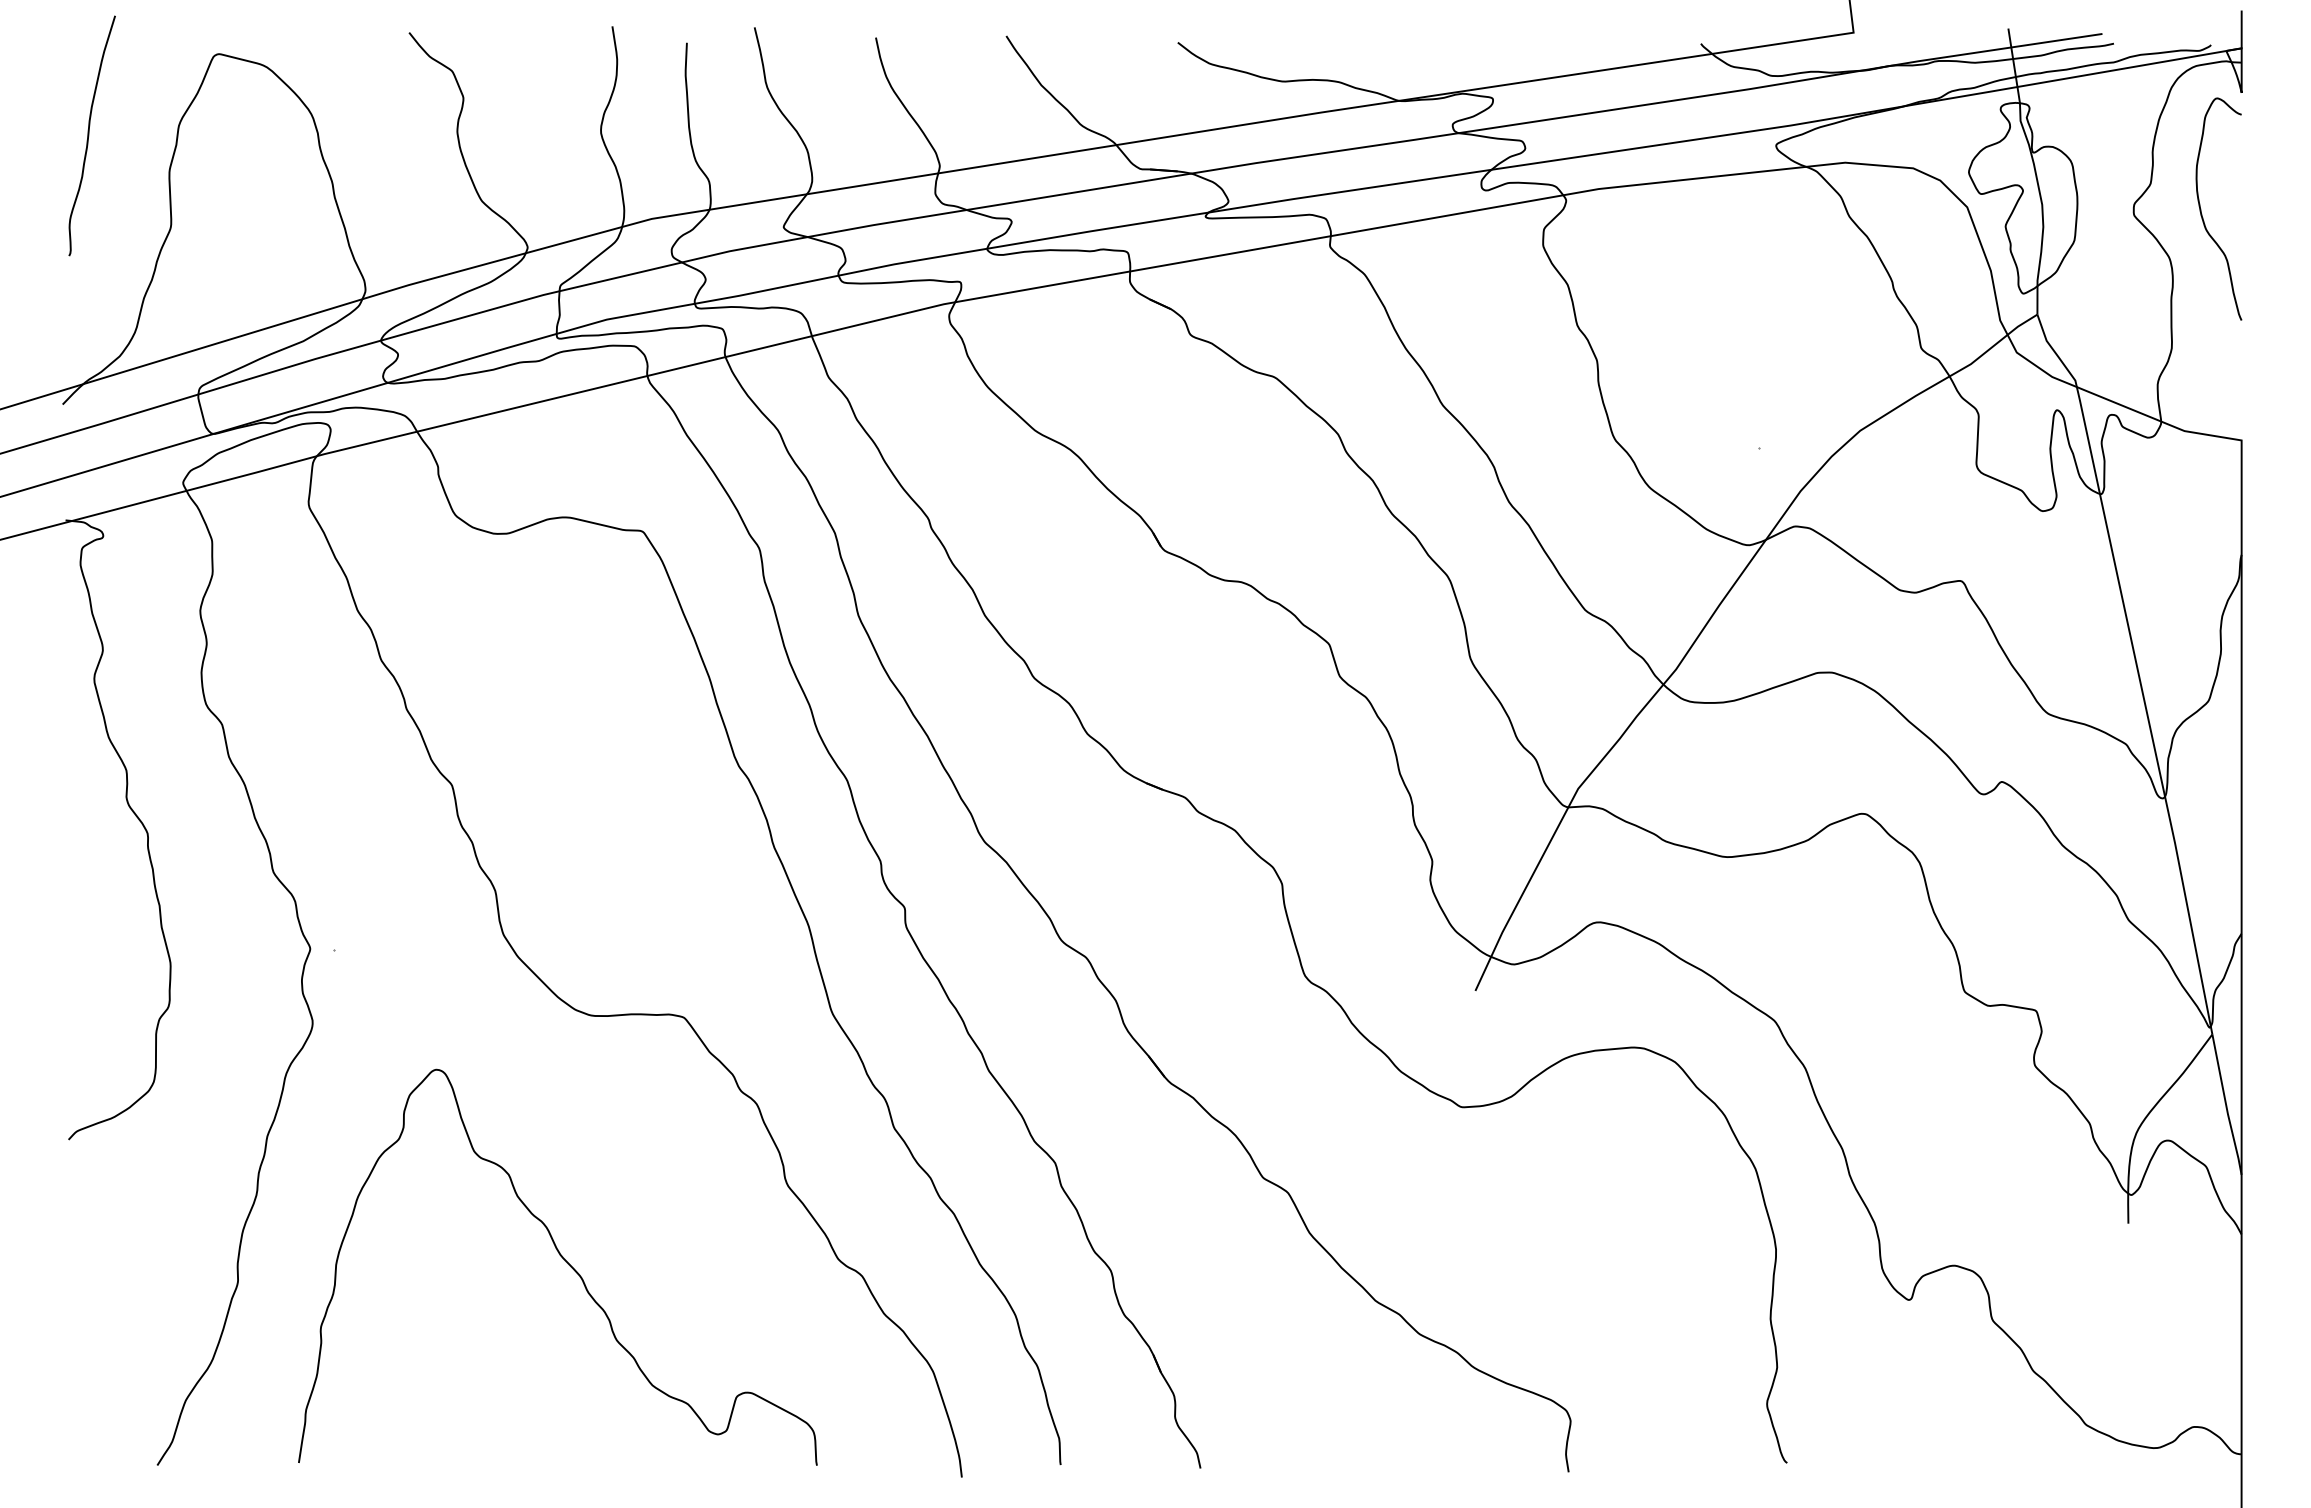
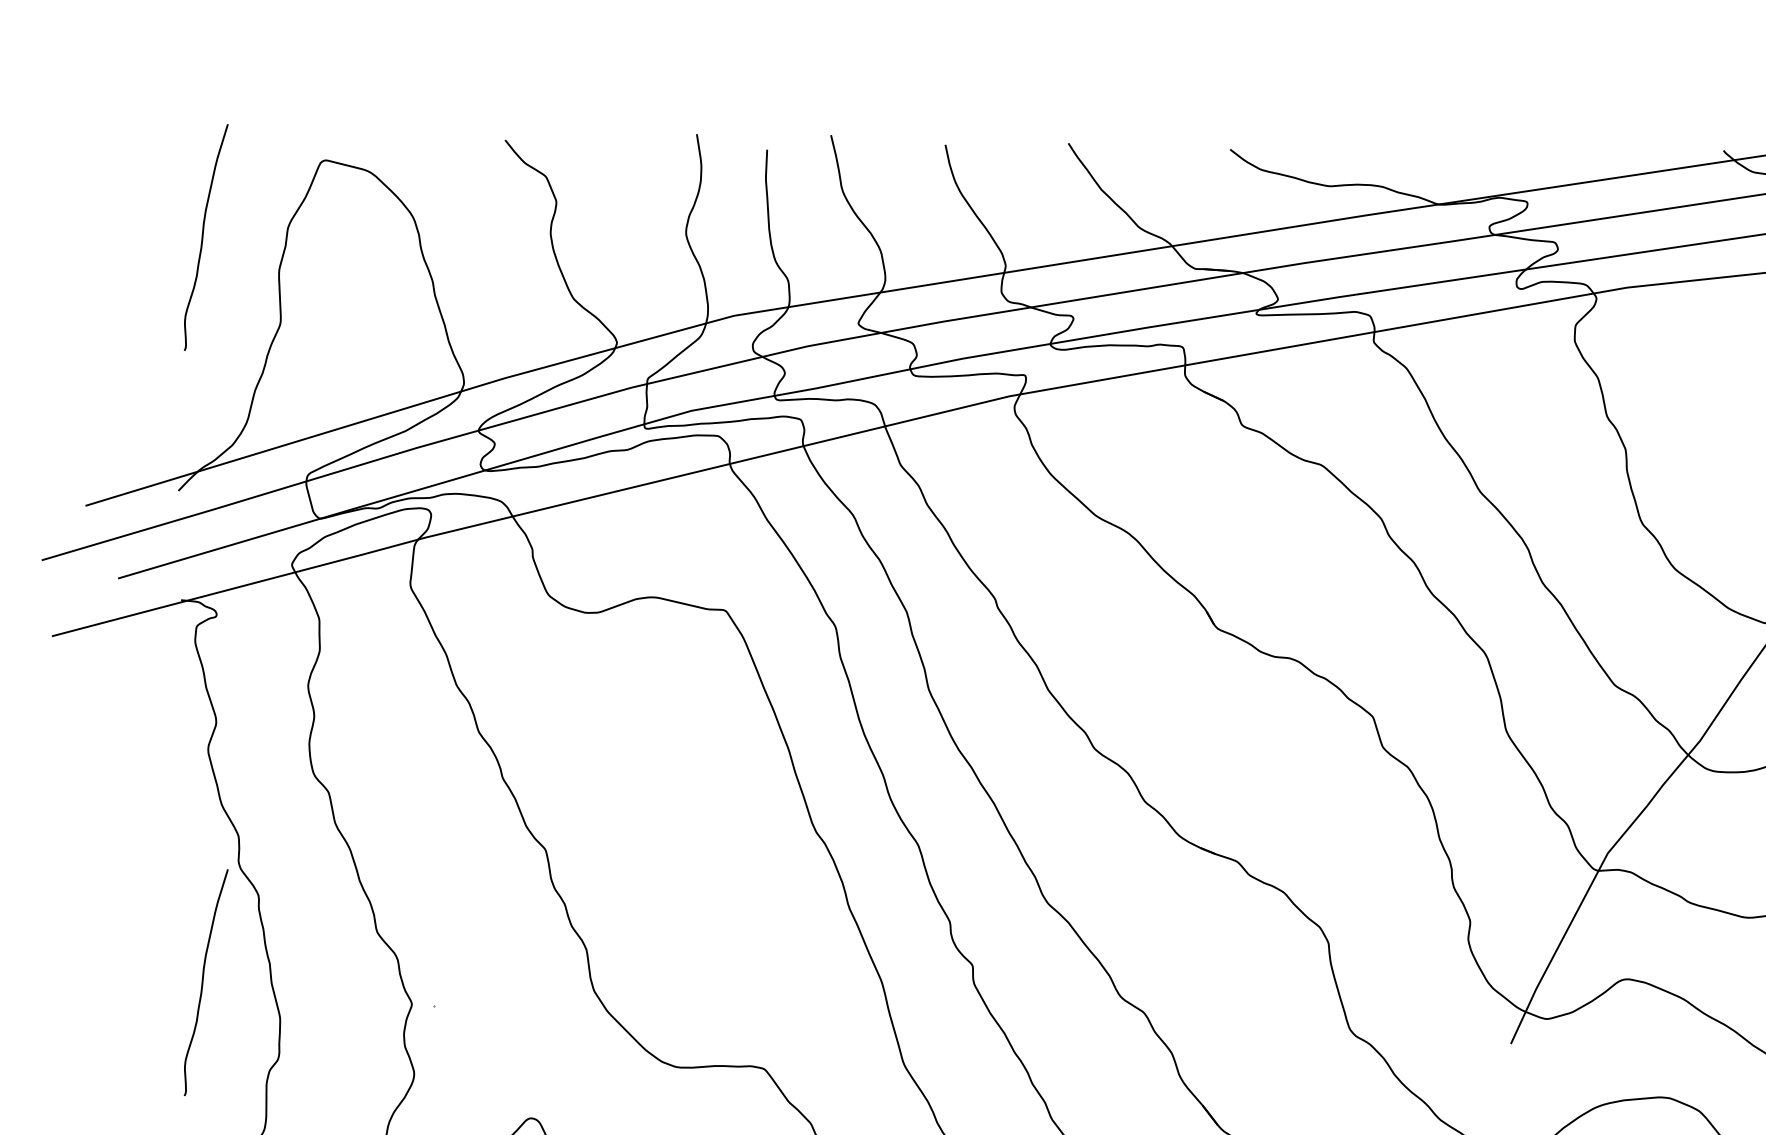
curve: (89, 925) -> (203, 982), added

